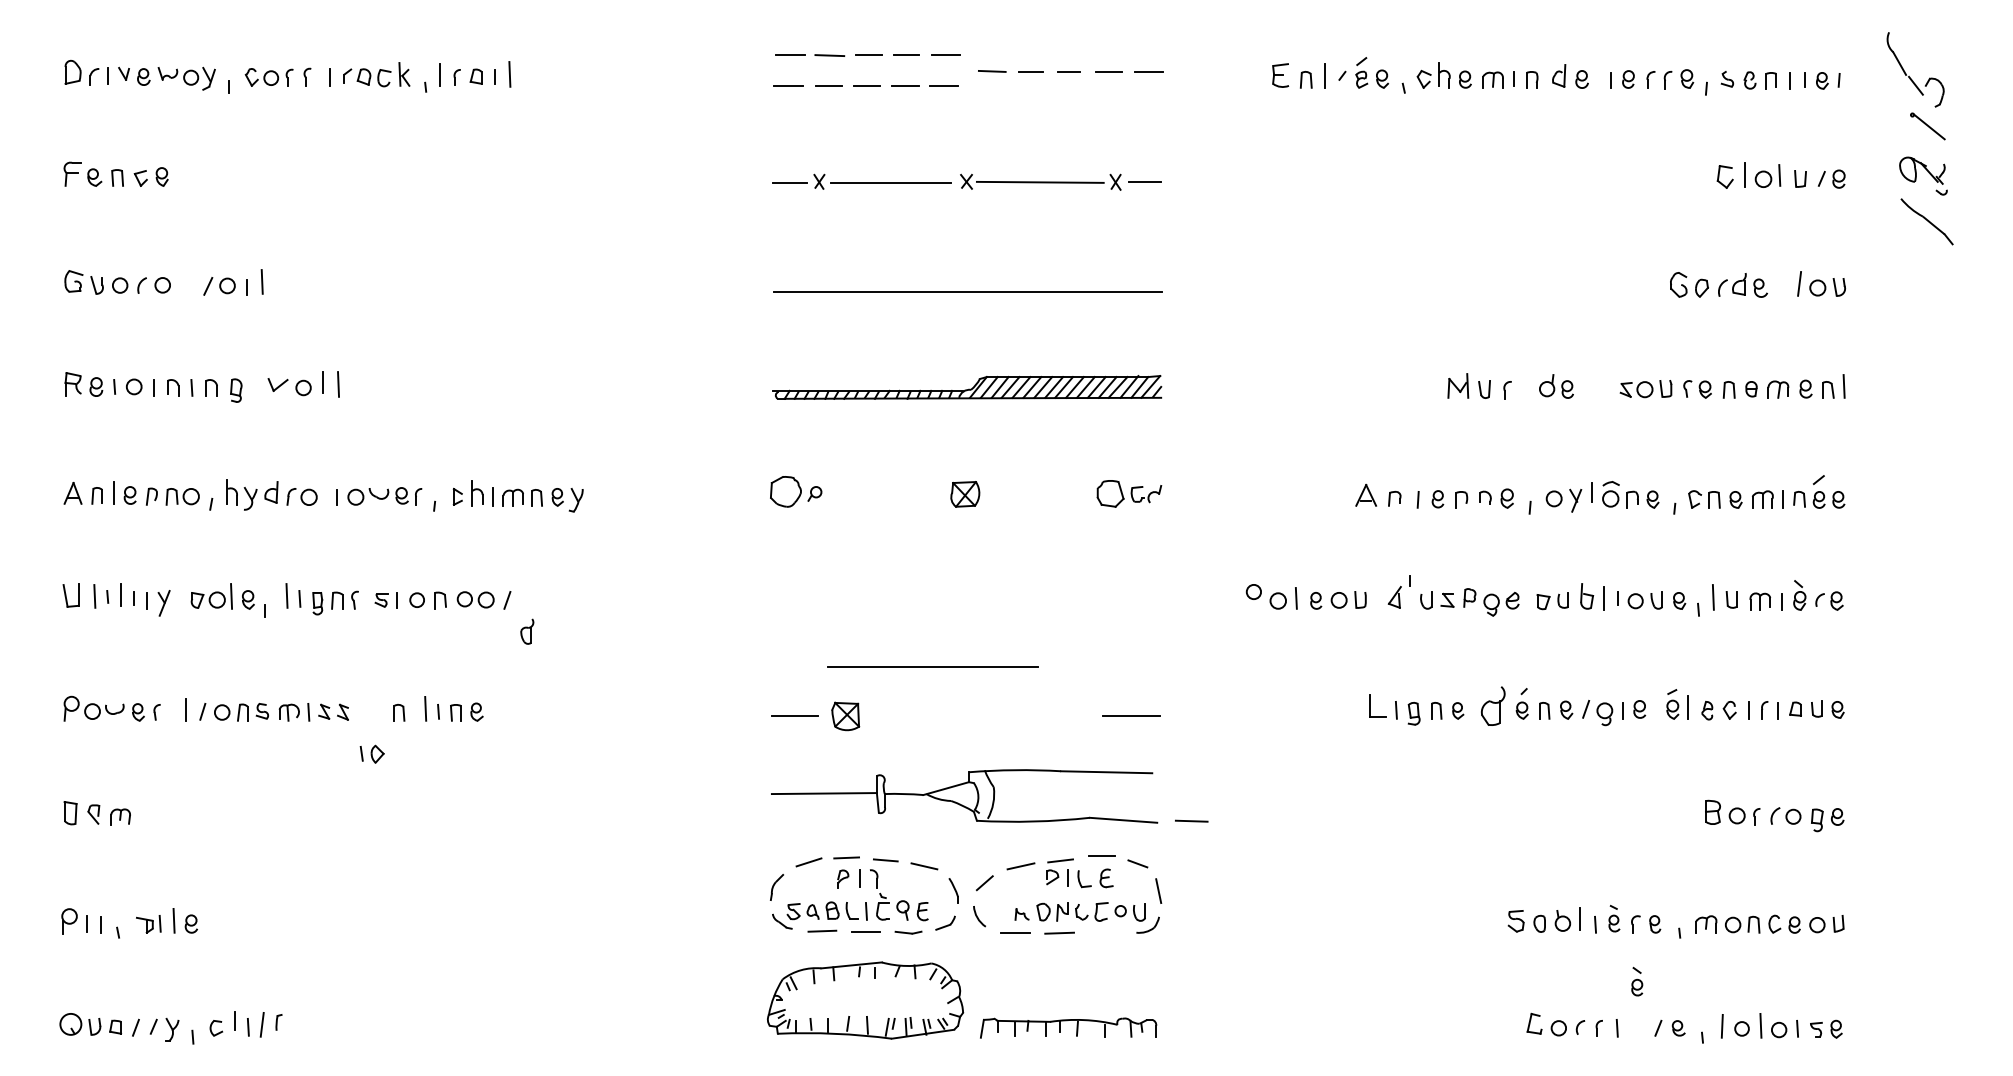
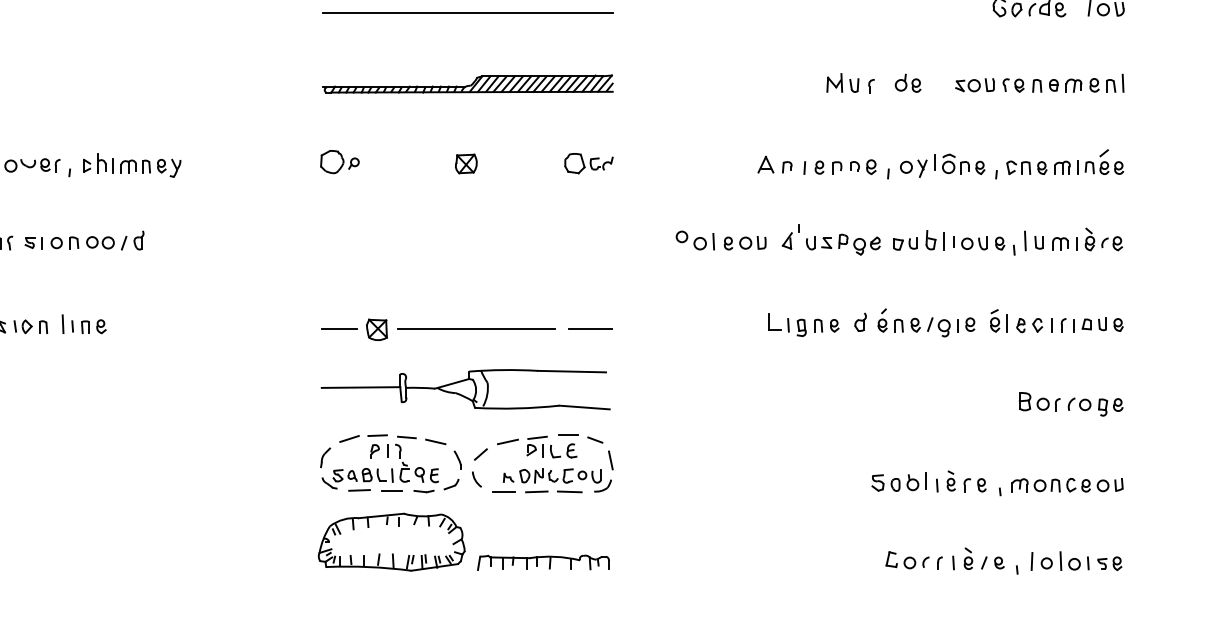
part: (527, 631) -> (139, 240), moved
line: (932, 666) -> (476, 329), moved
part: (1492, 705) -> (860, 321), size x0.62
part: (371, 753) -> (22, 326), moved
line: (1191, 820) -> (569, 491), moved
part: (1637, 981) -> (968, 558), moved

